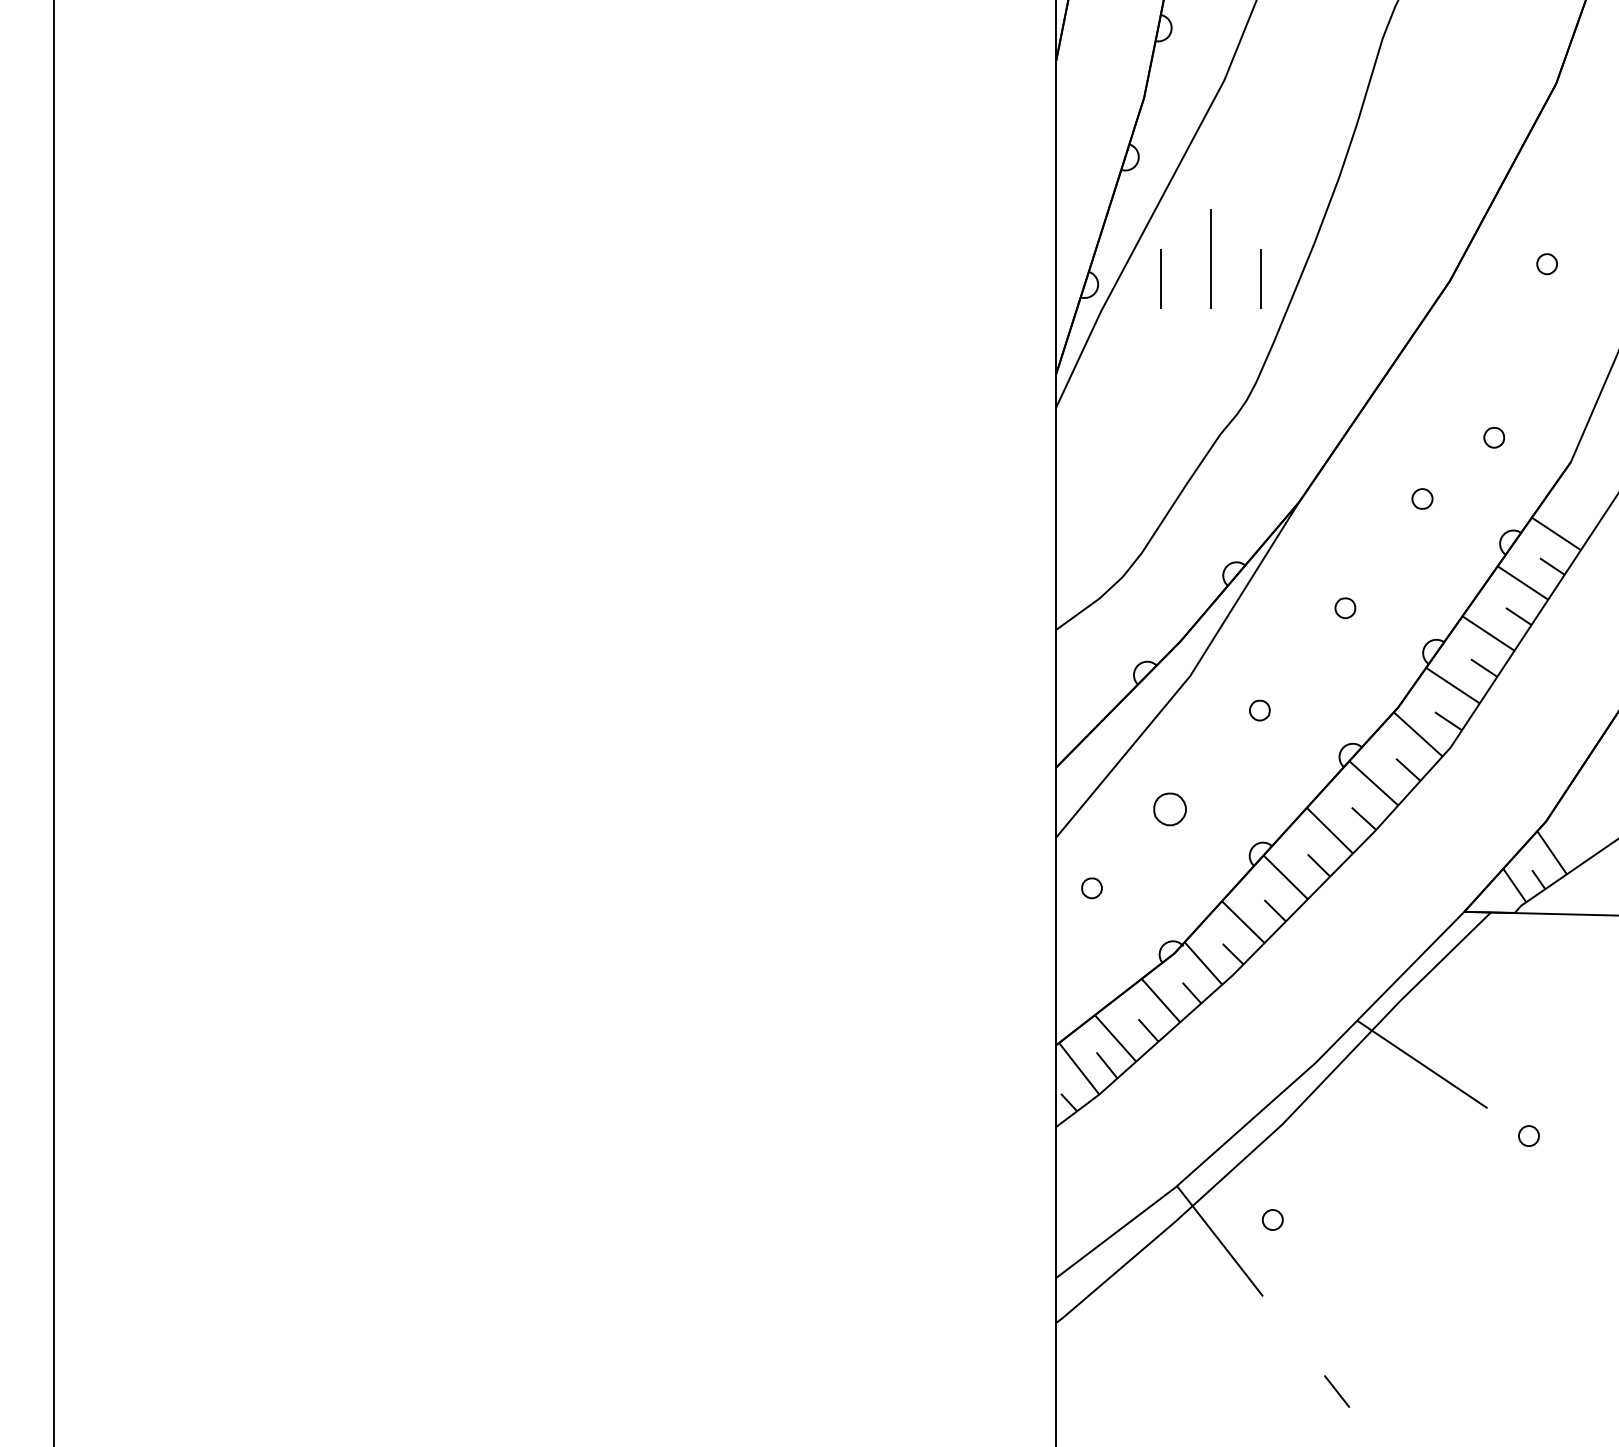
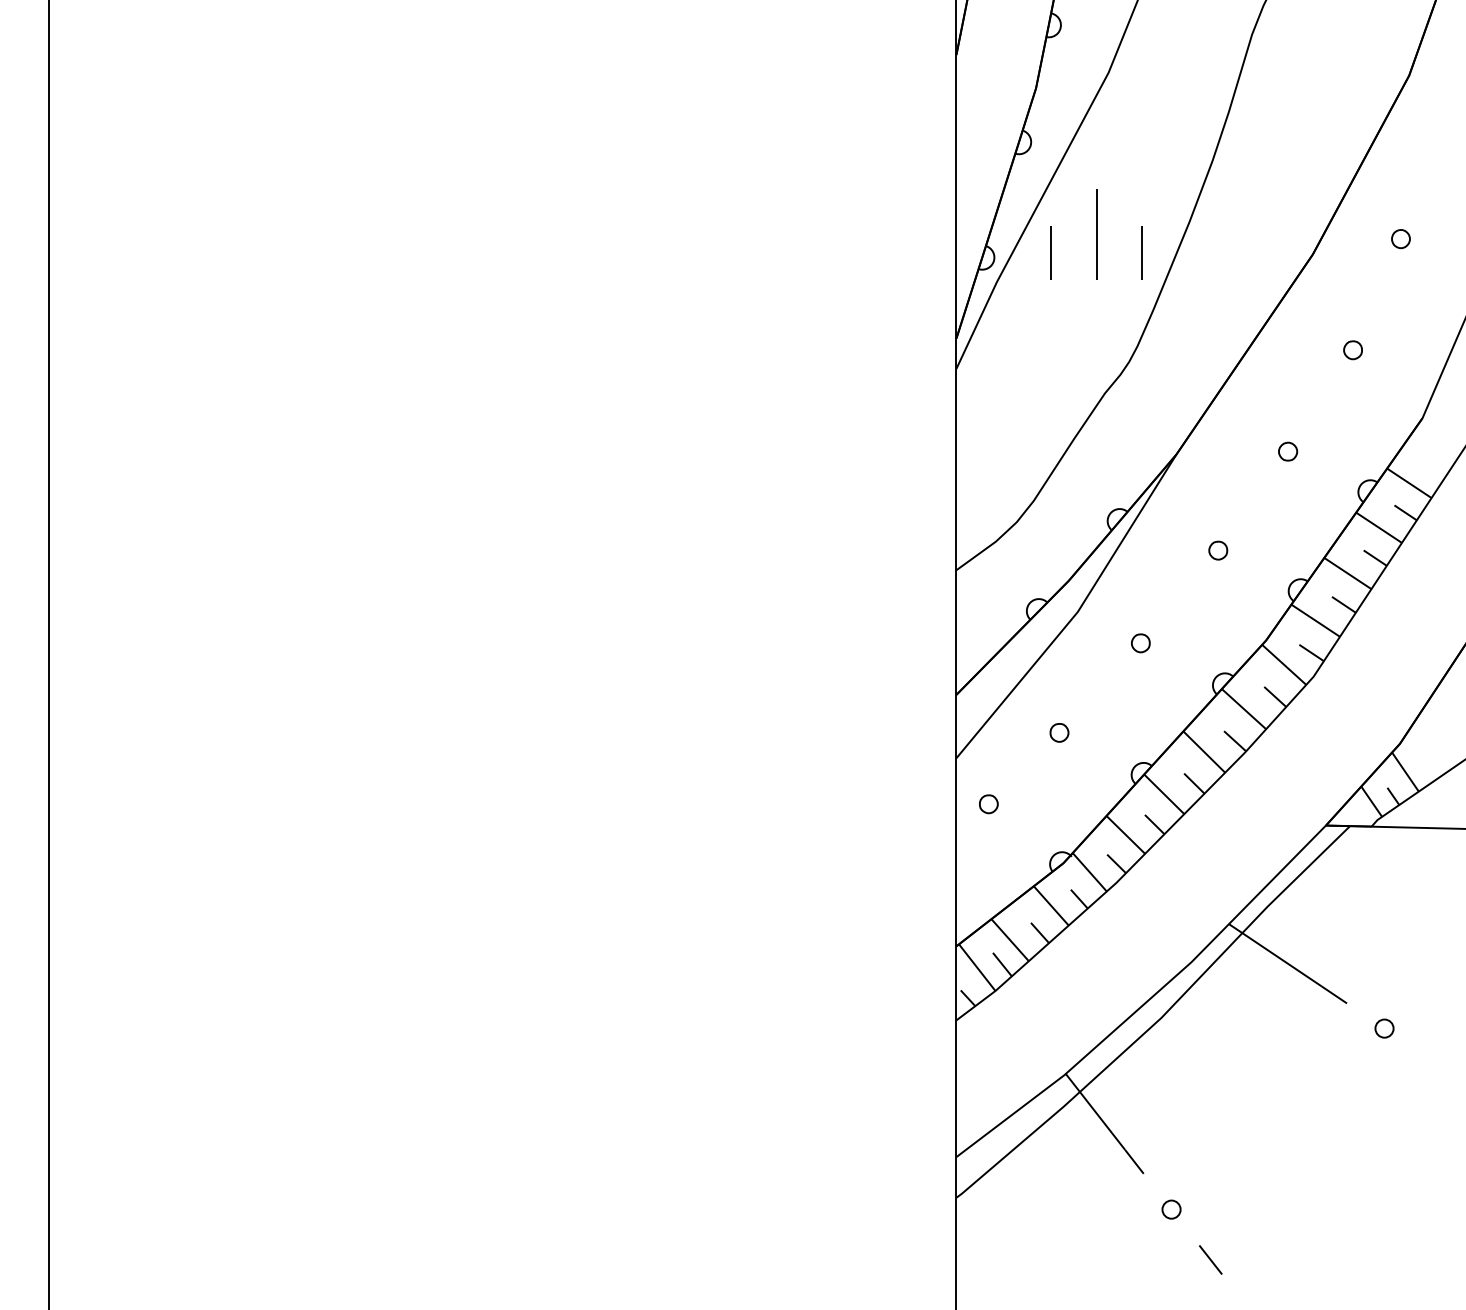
part: (1493, 438) -> (1352, 350), moved
part: (1170, 809) -> (1059, 732), size x0.62
part: (1272, 1219) -> (1171, 1209), moved

